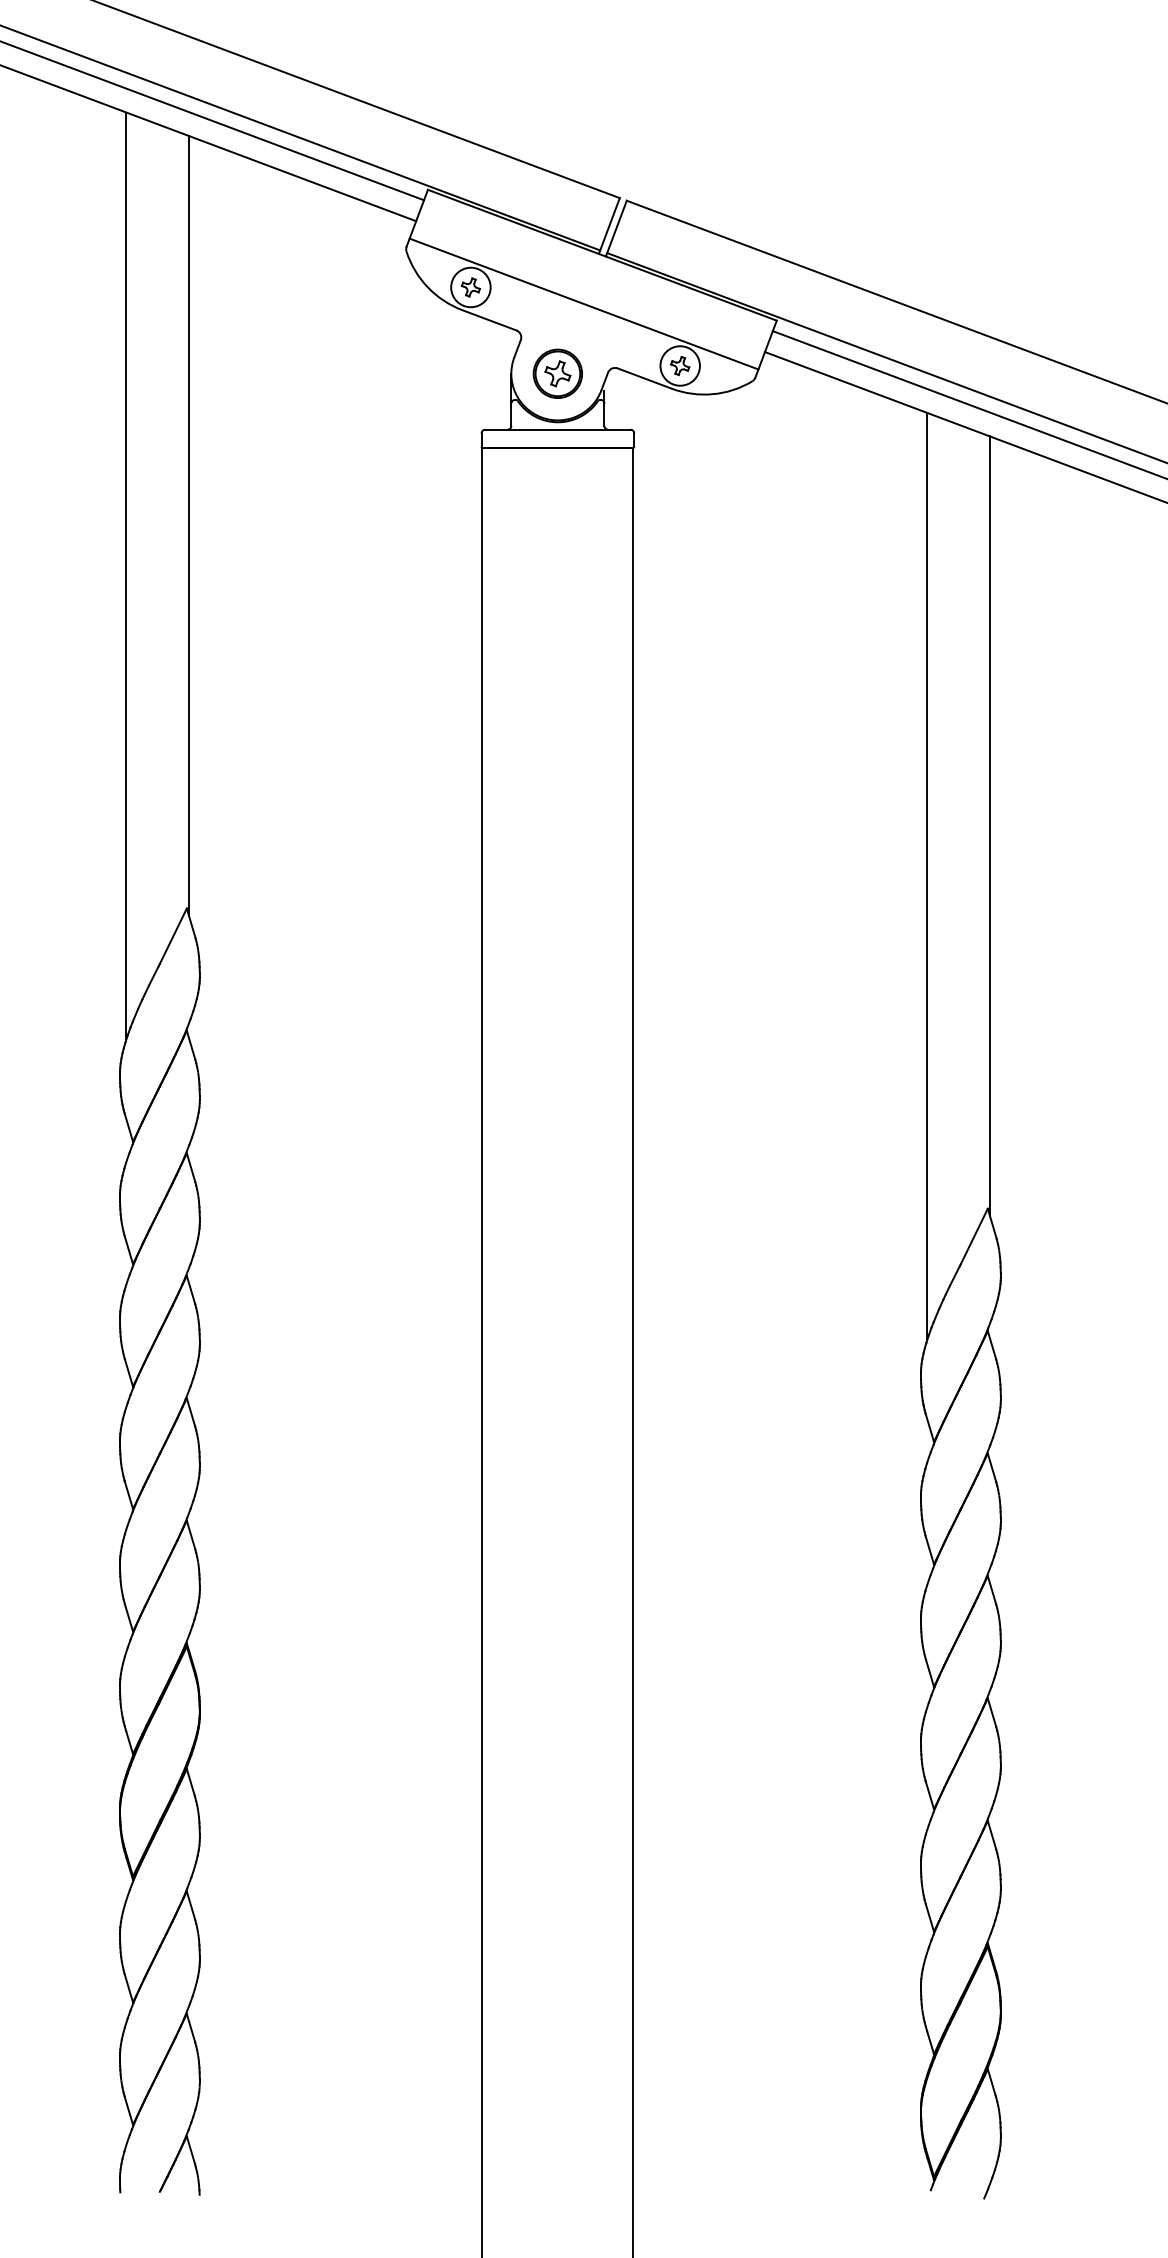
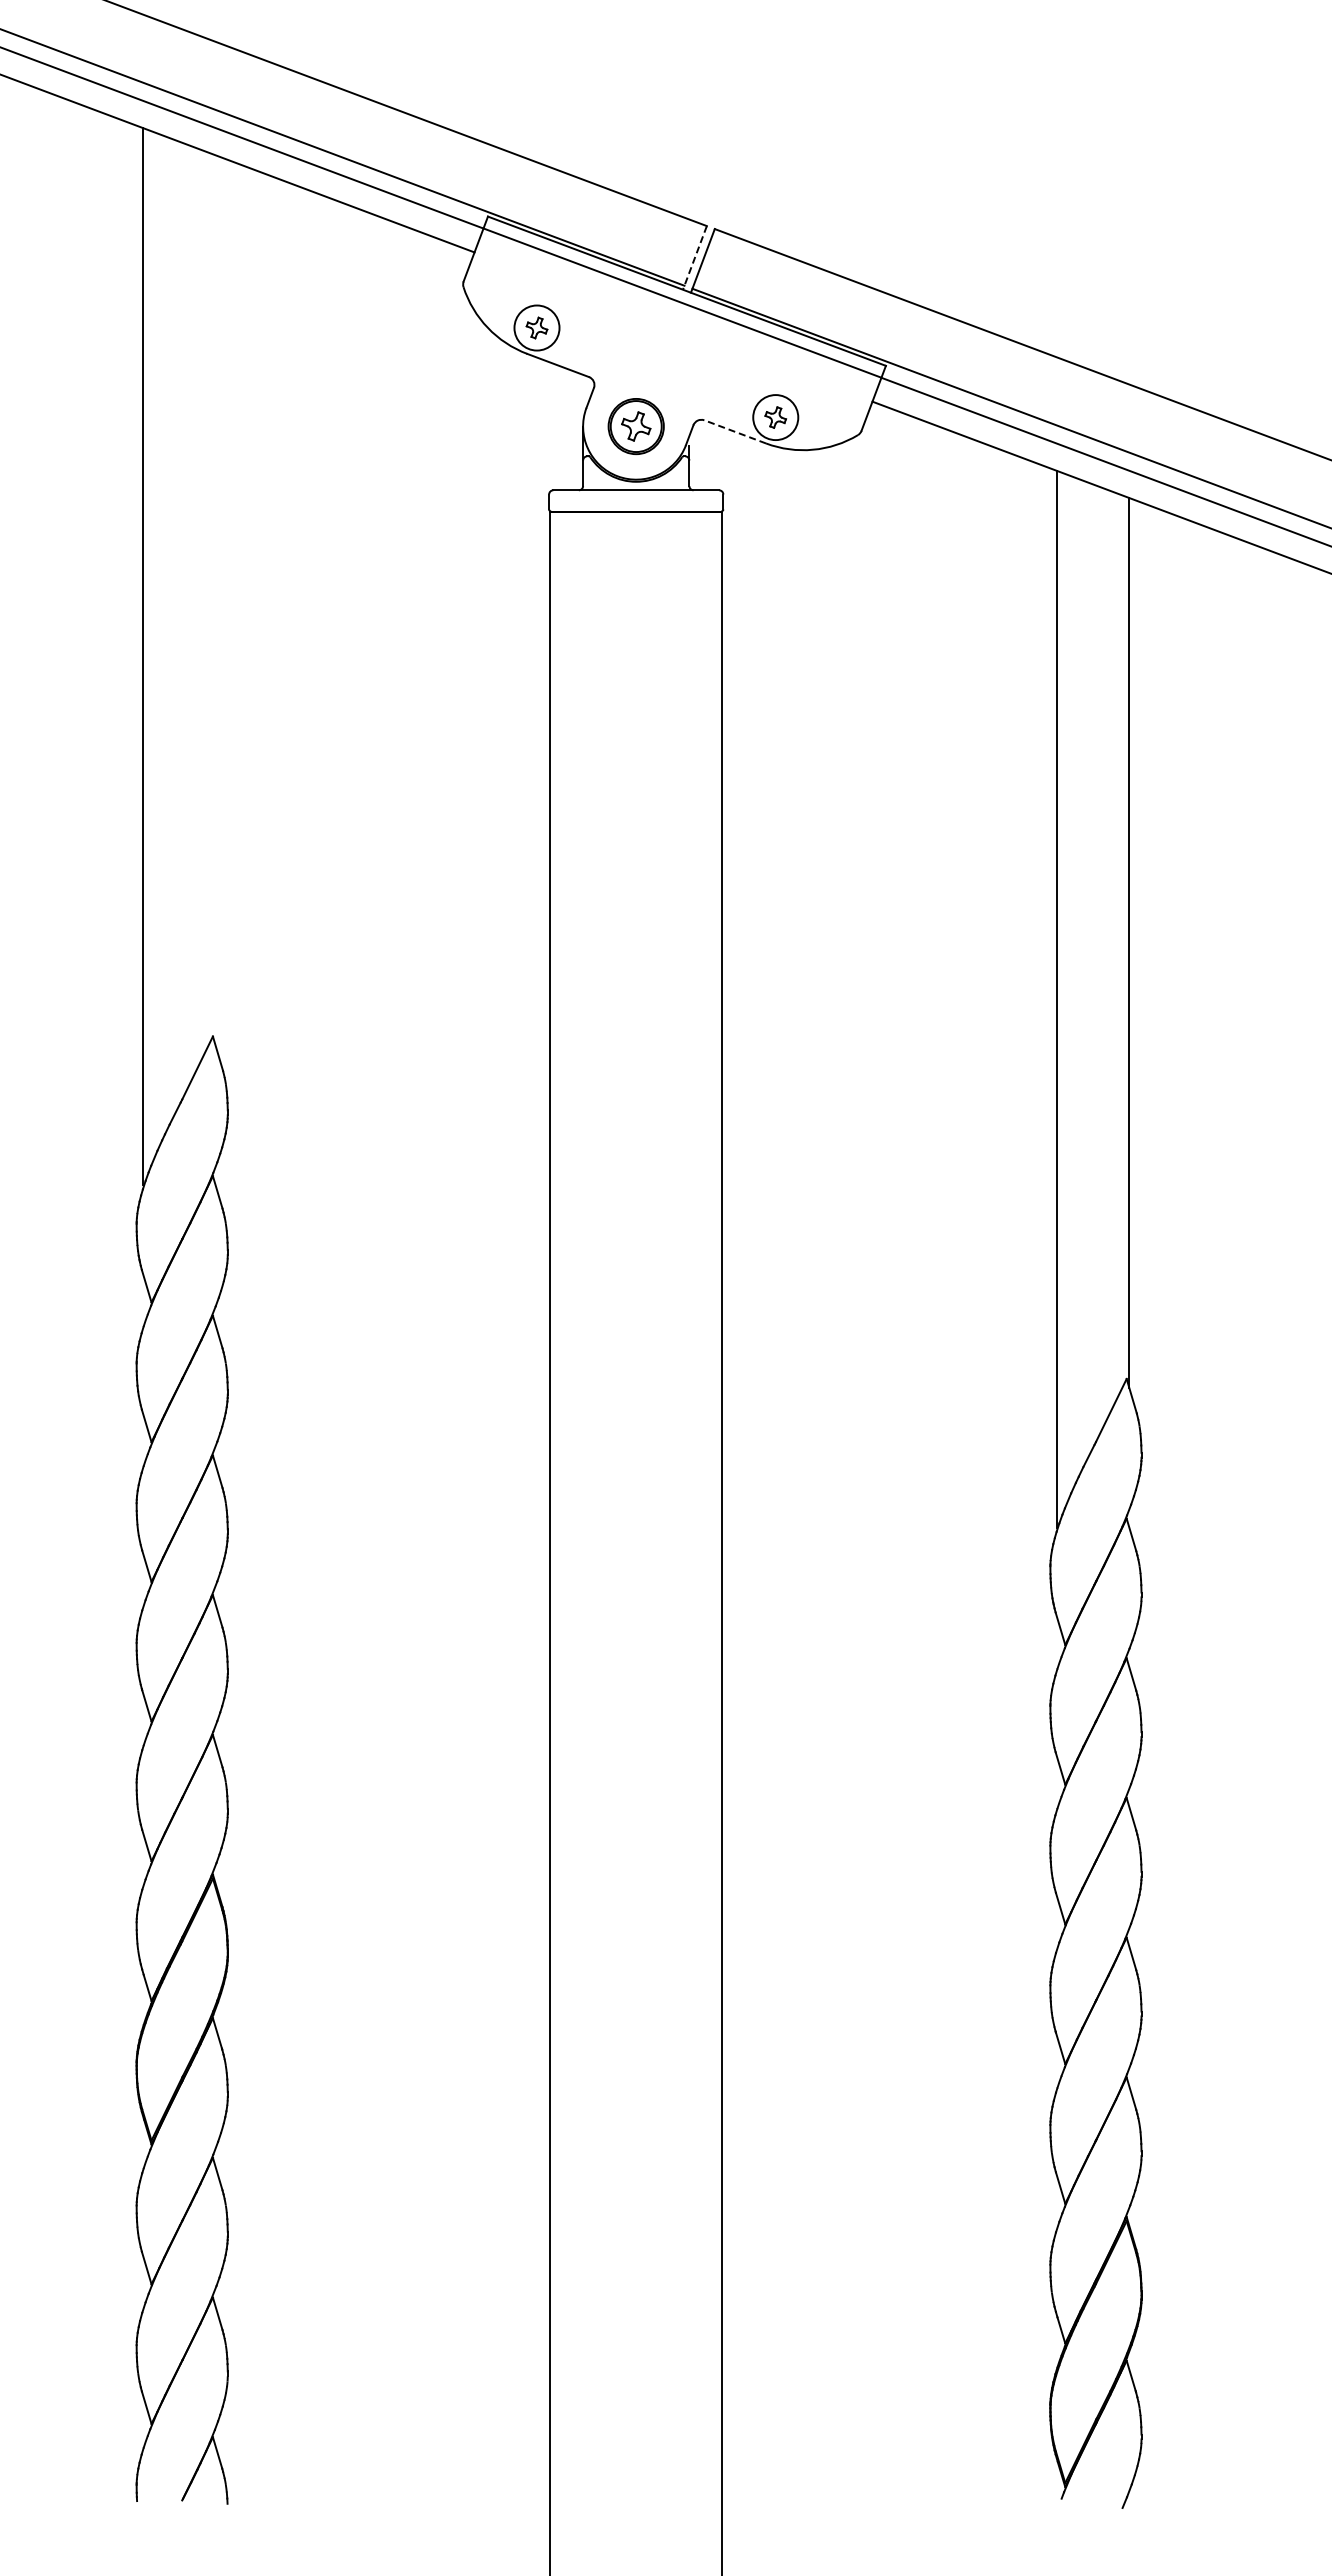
line: (608, 225) -> (694, 257), solid -> dashed
line: (584, 303) -> (682, 302), moved
line: (644, 378) -> (735, 431), solid -> dashed
line: (189, 526) -> (215, 600), removed

